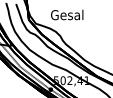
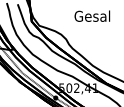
text: (67, 14) -> (92, 15), moved

